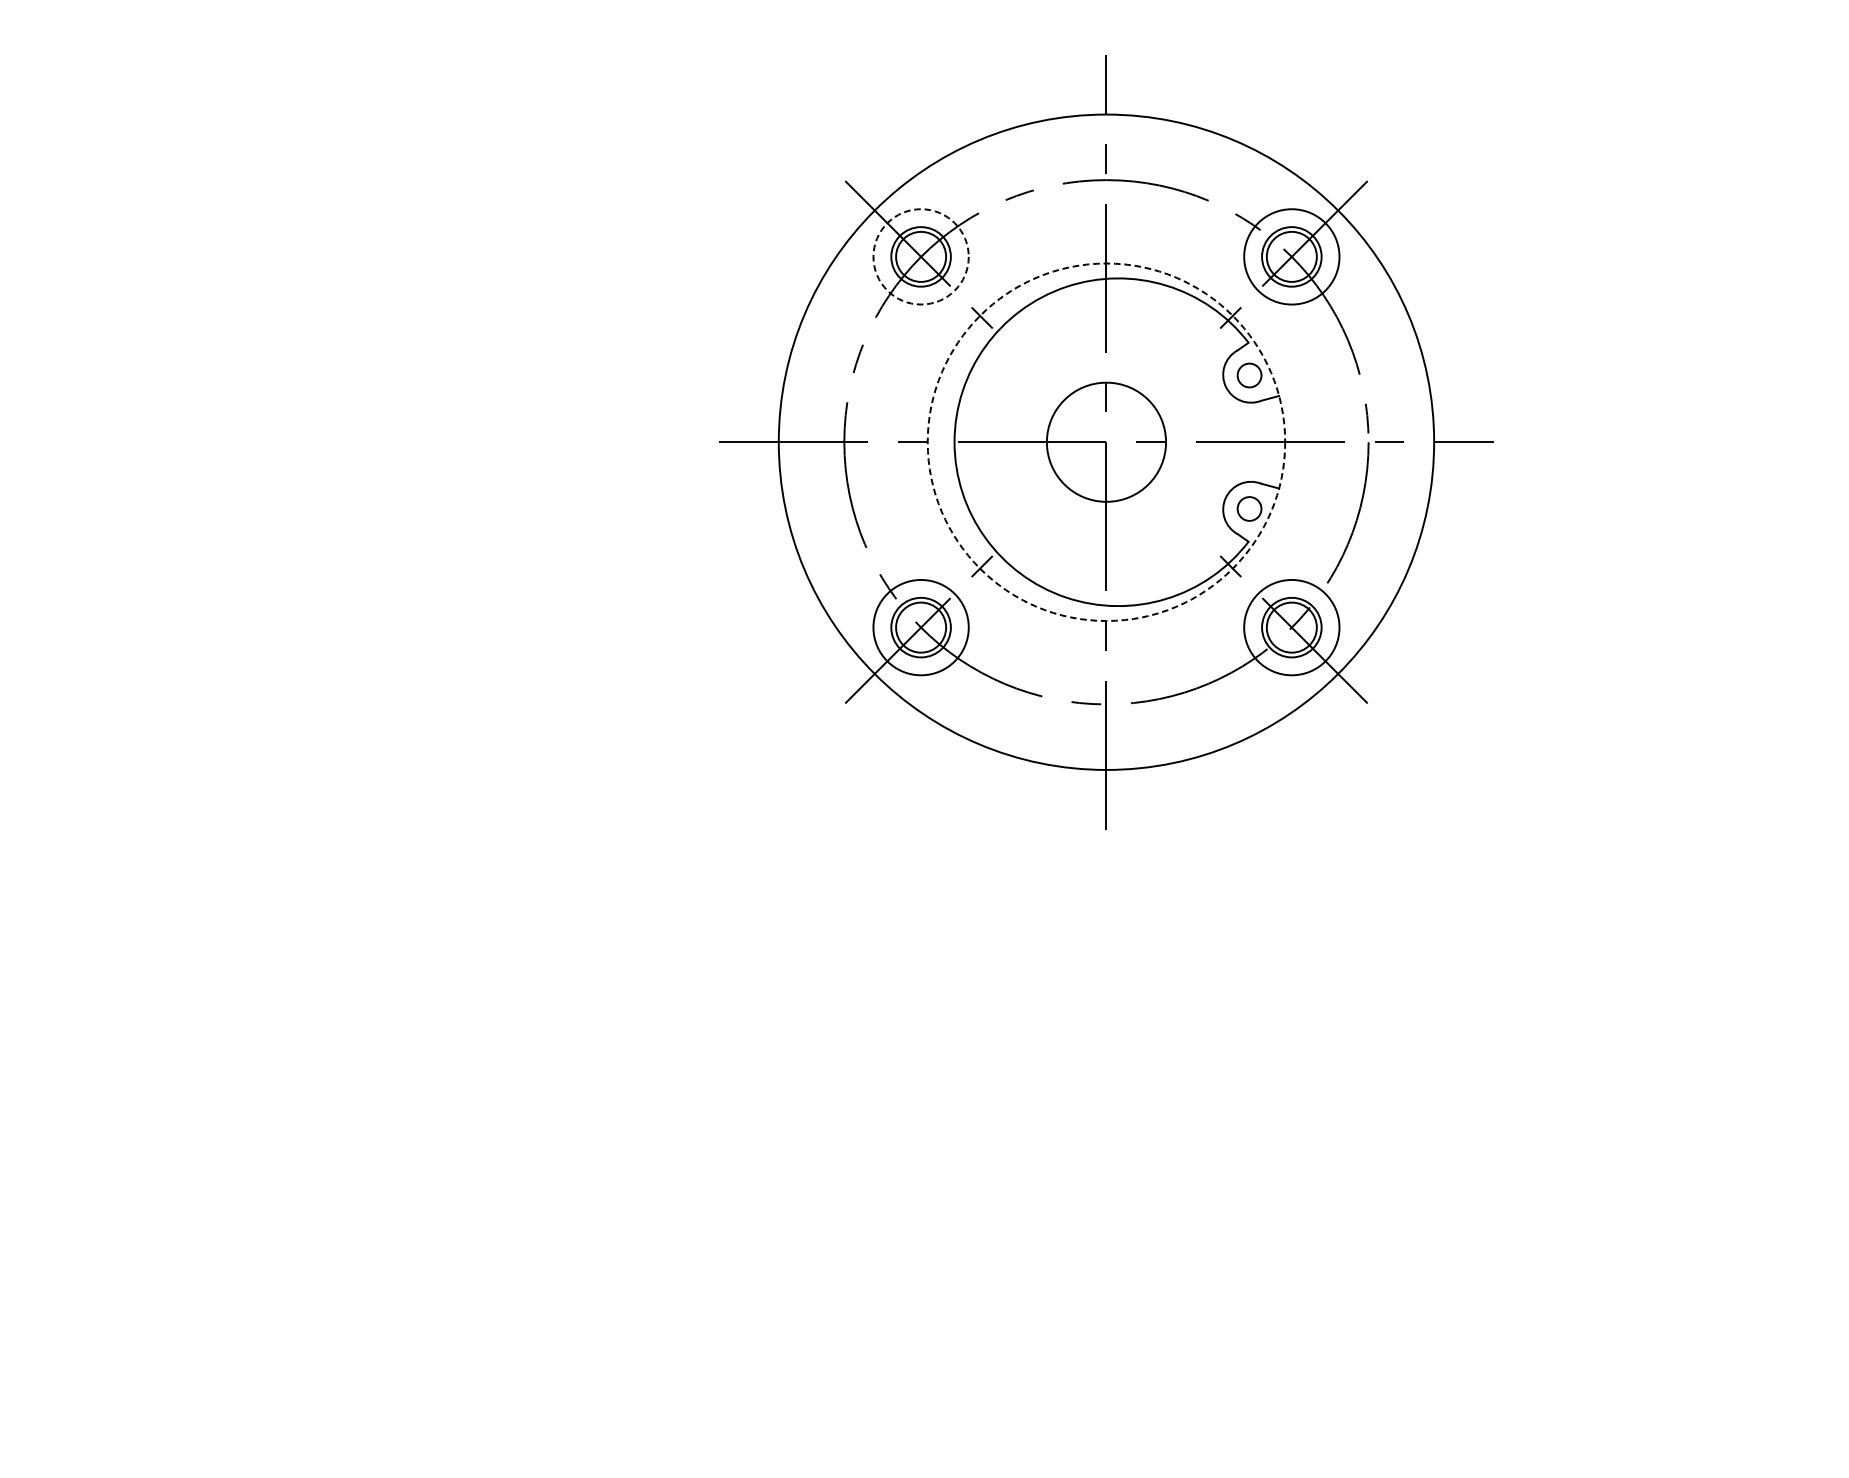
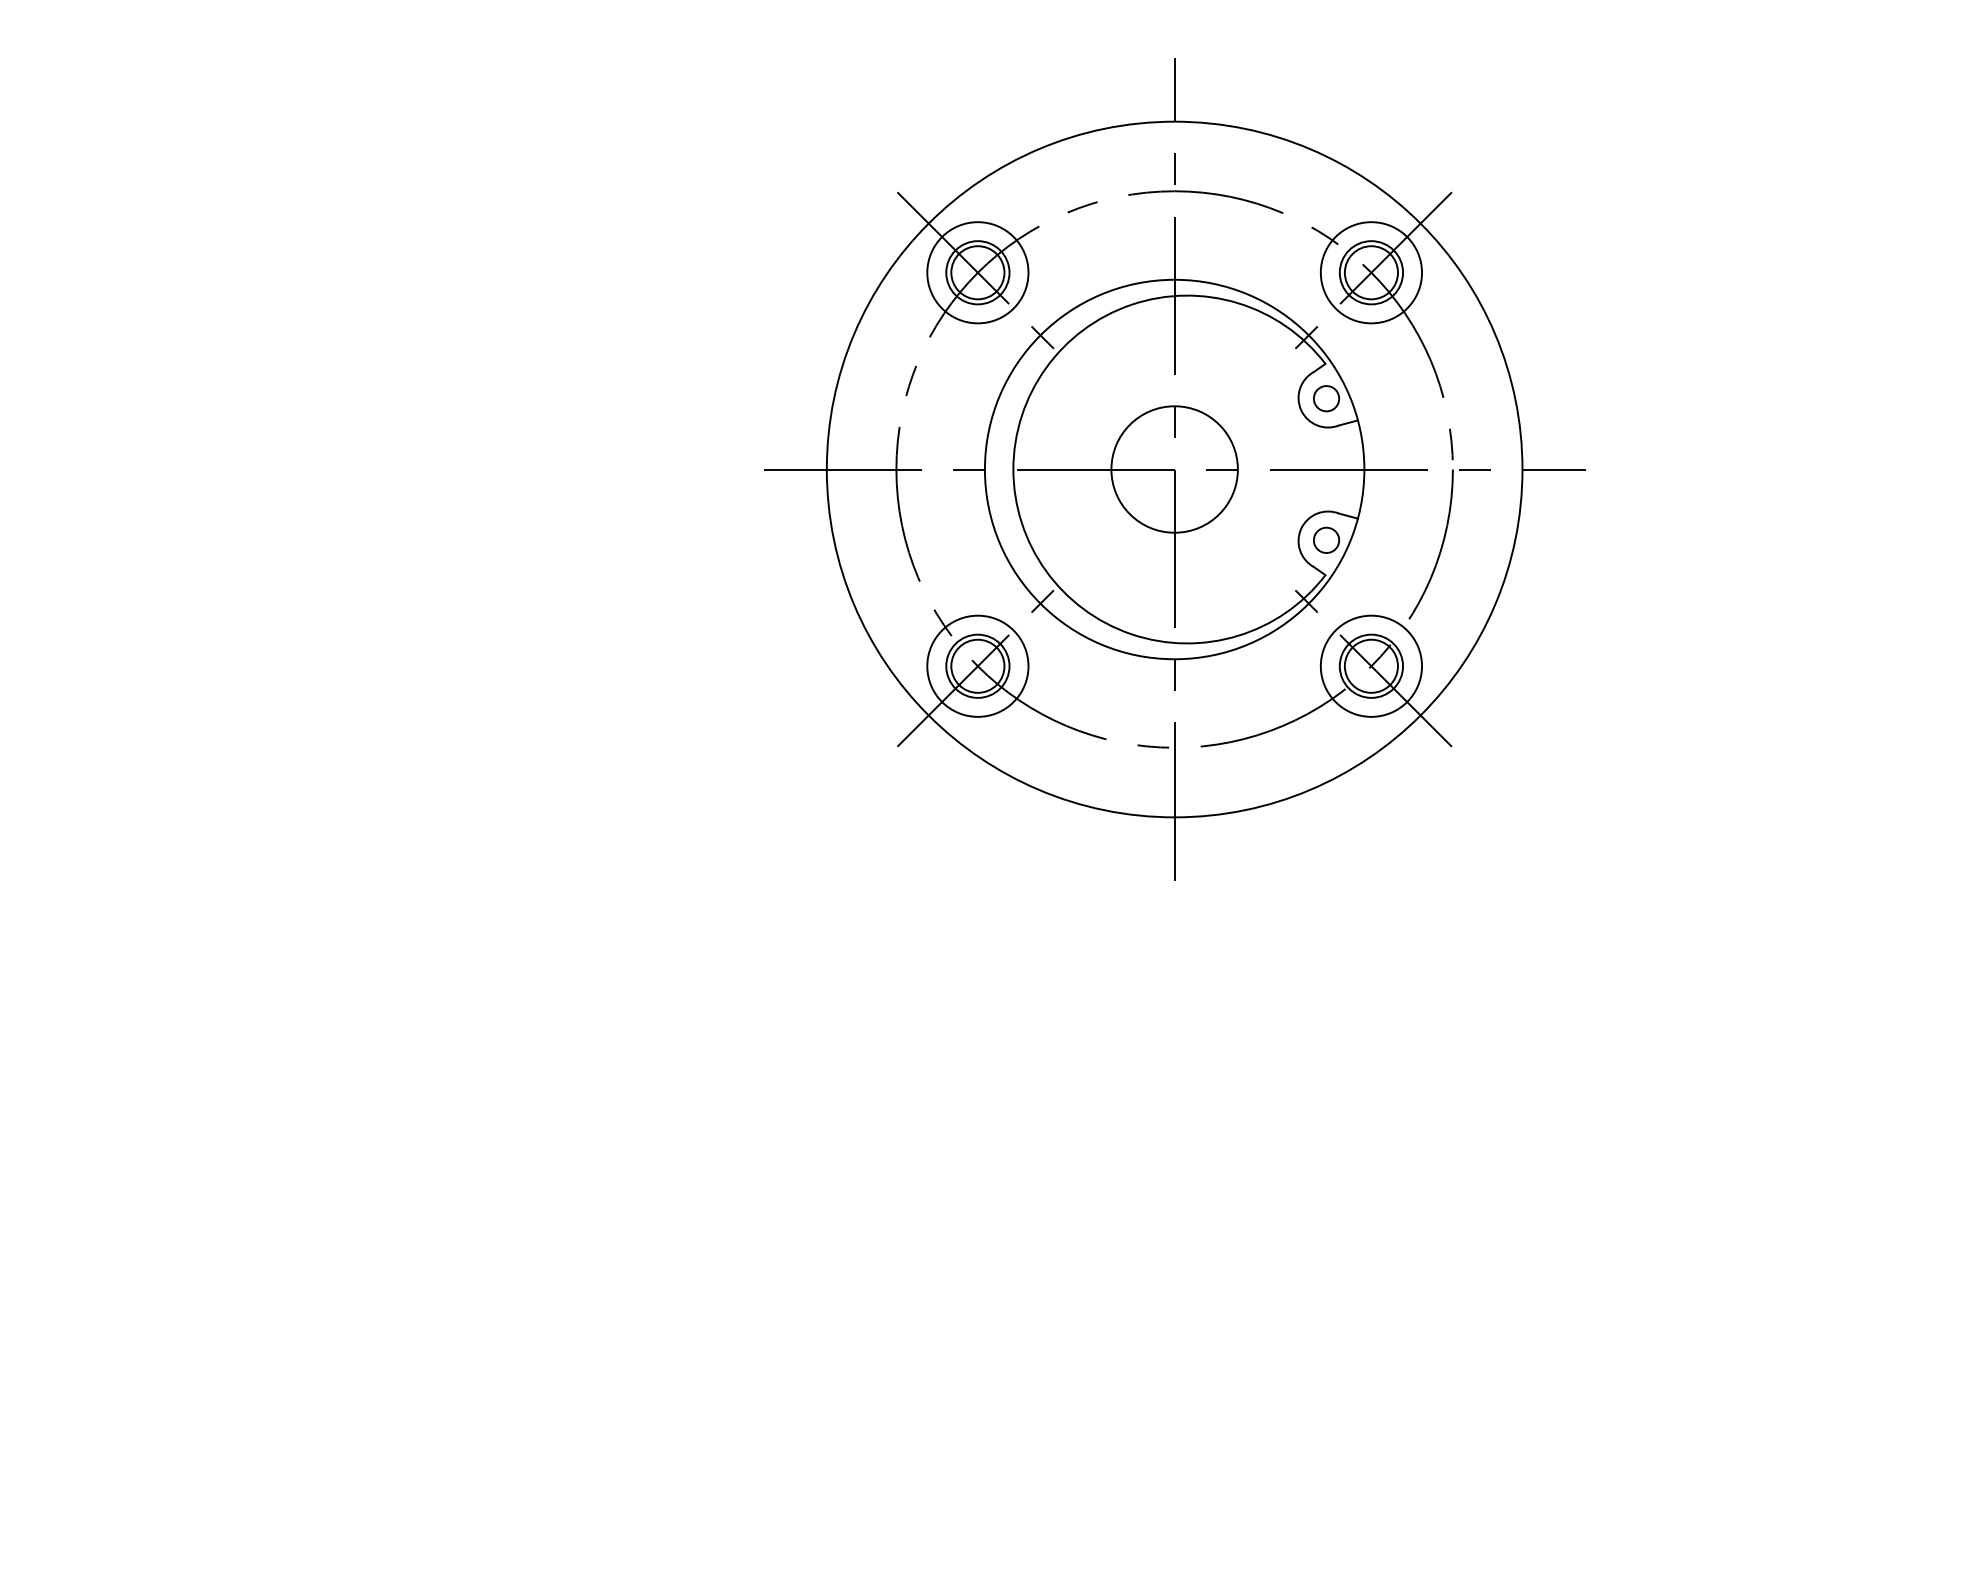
circle: (920, 256) -> (977, 272), dashed -> solid
circle: (1106, 442) -> (1174, 469), dashed -> solid

